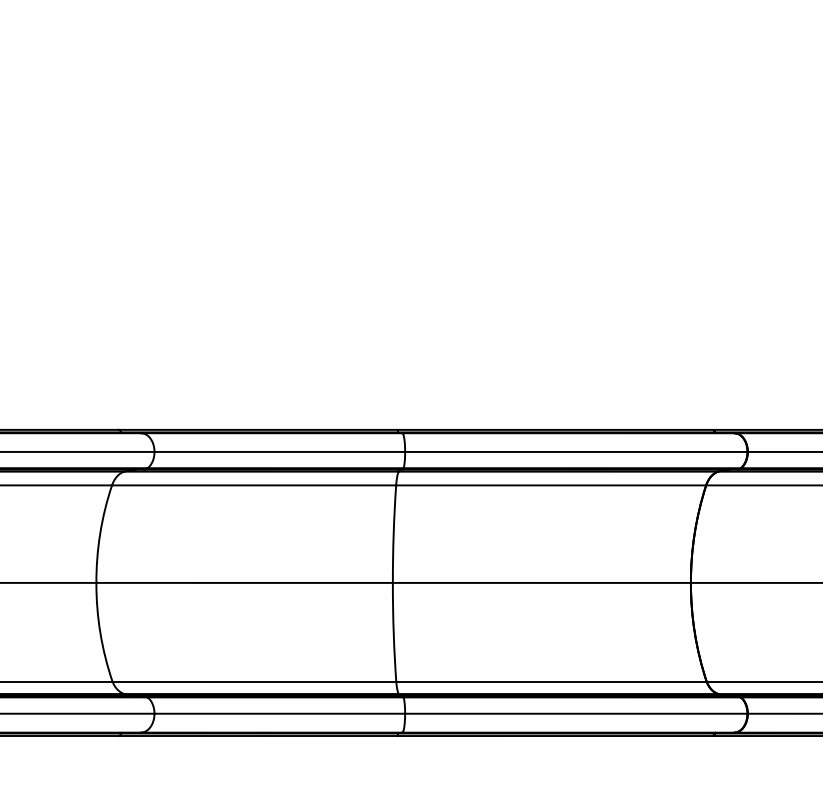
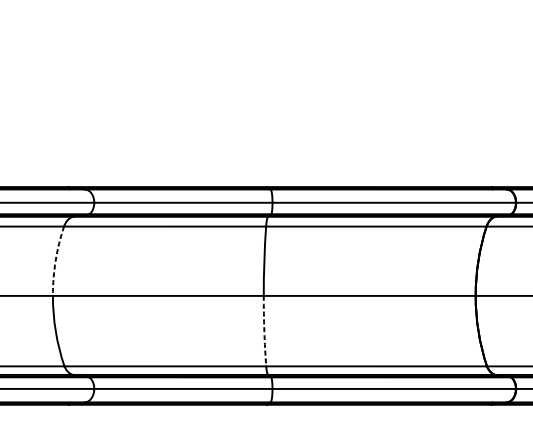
arc: (100, 533) -> (55, 260), solid -> dashed
arc: (393, 632) -> (264, 331), solid -> dashed

